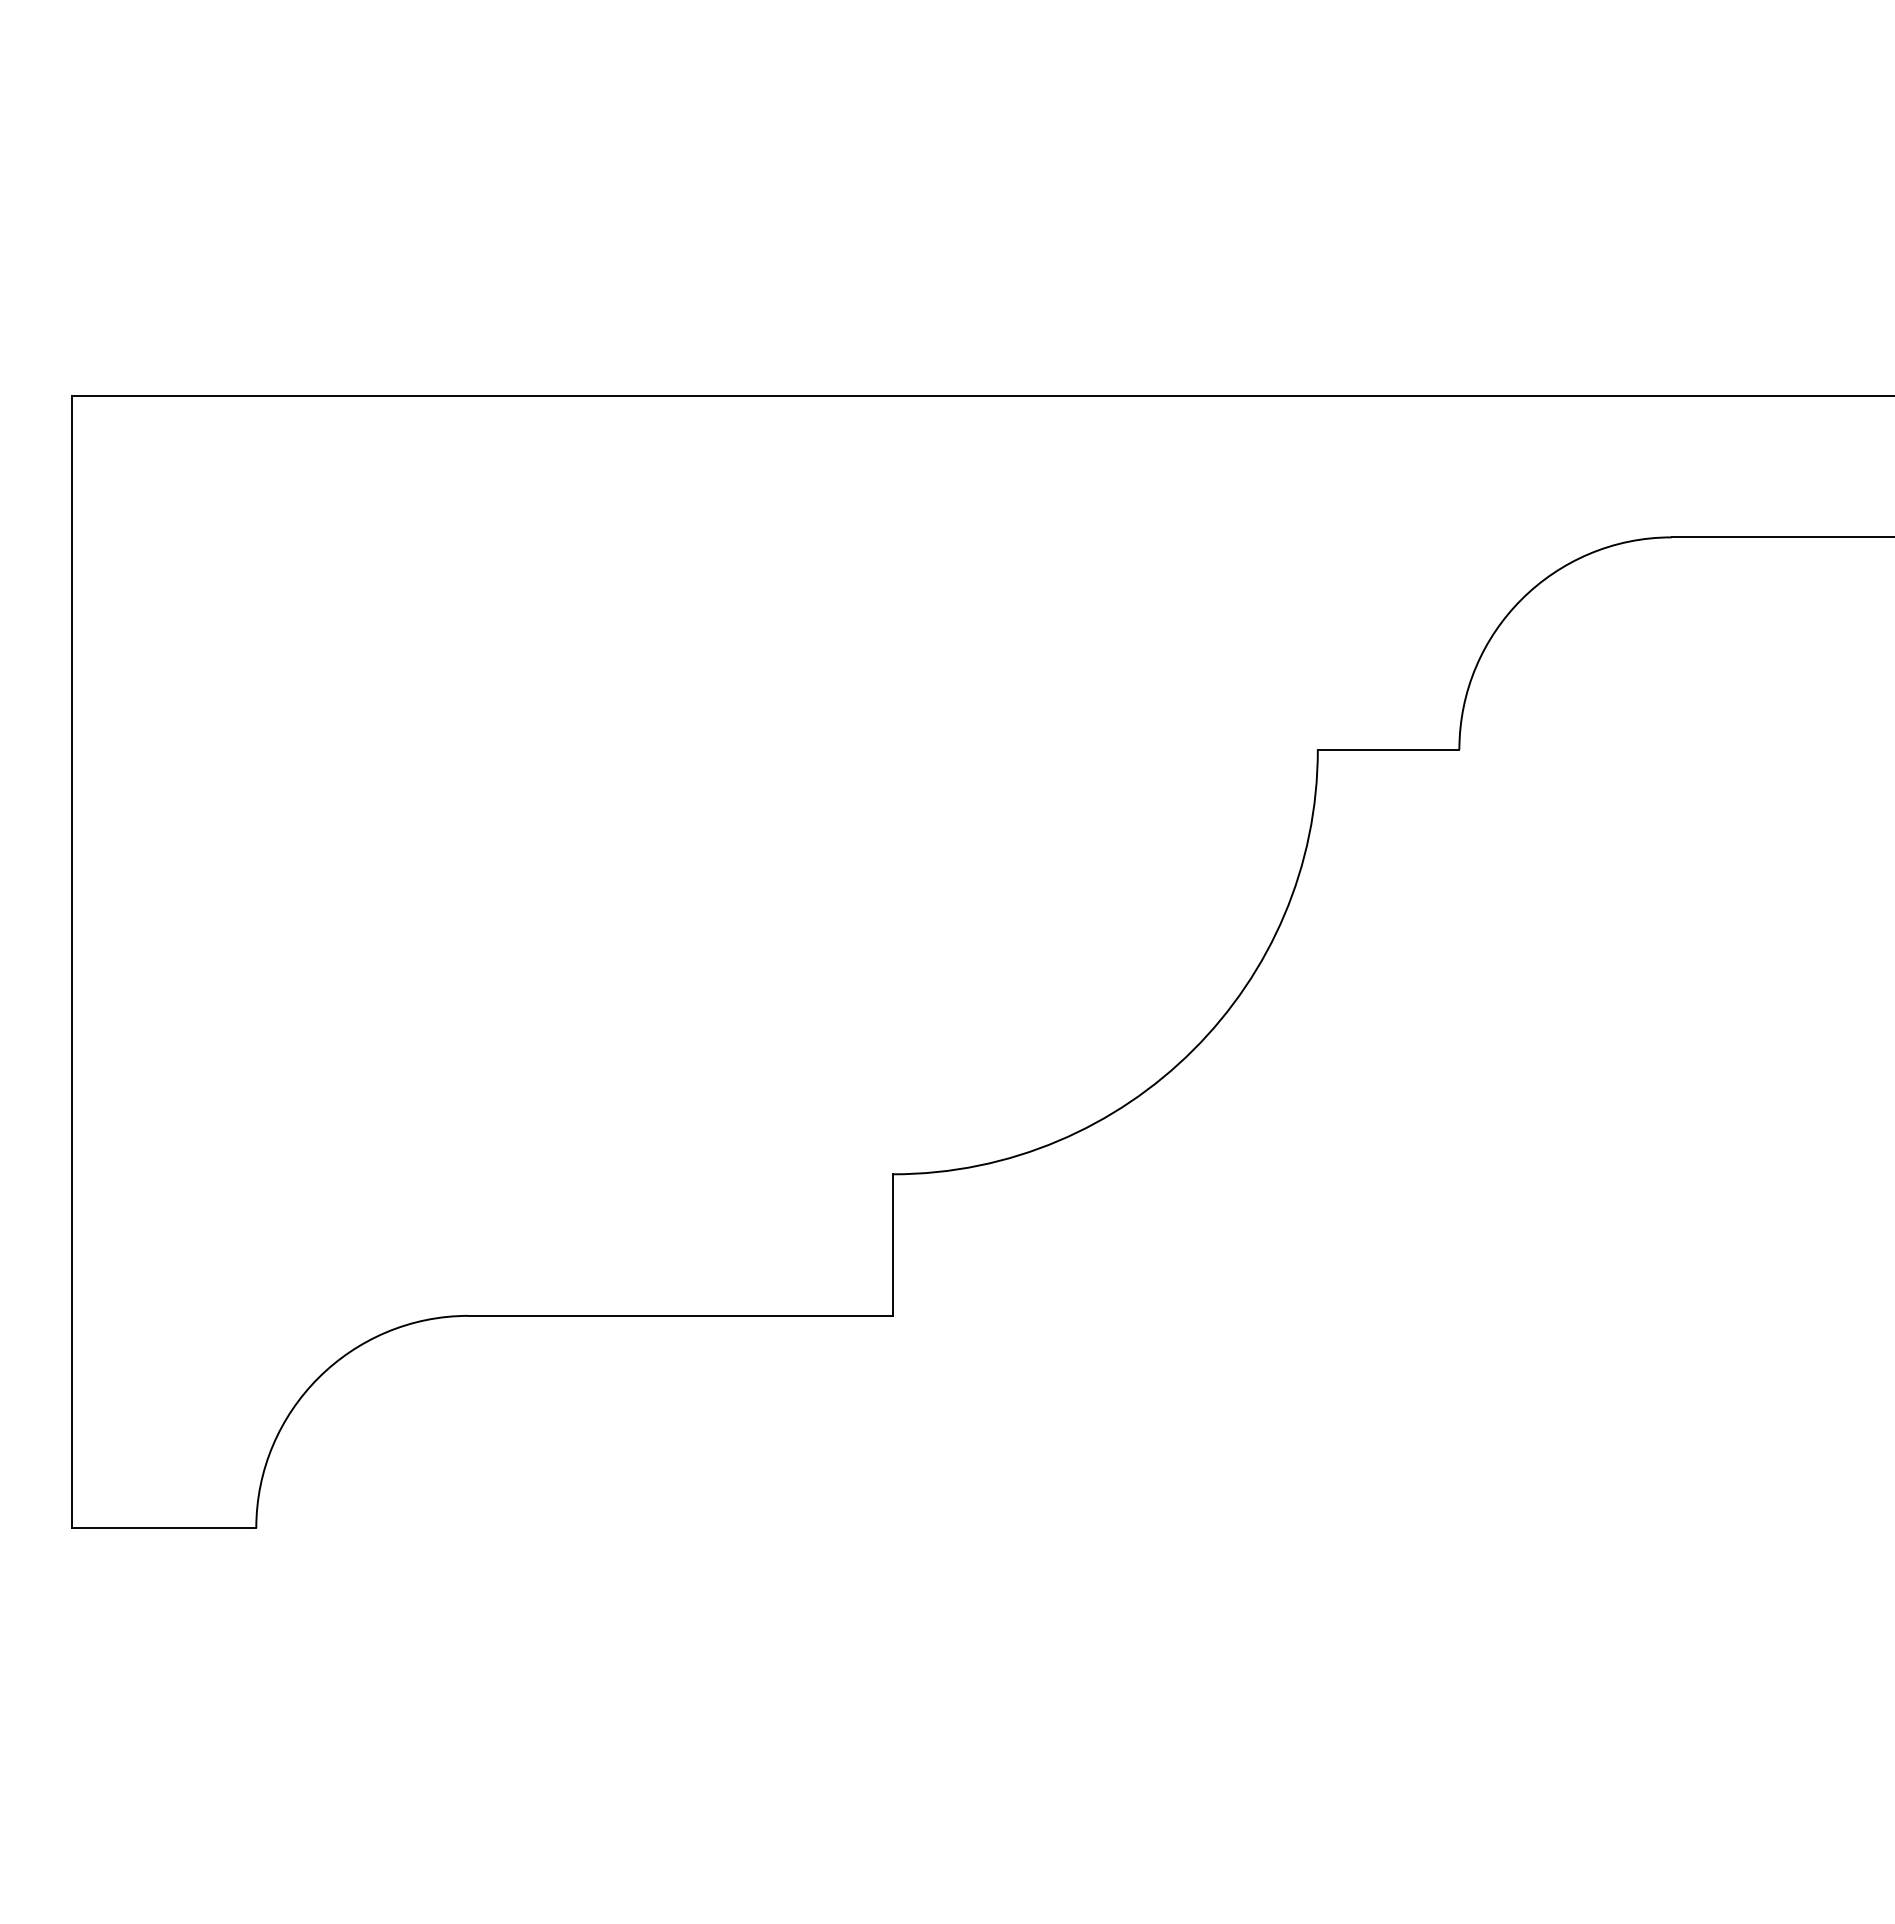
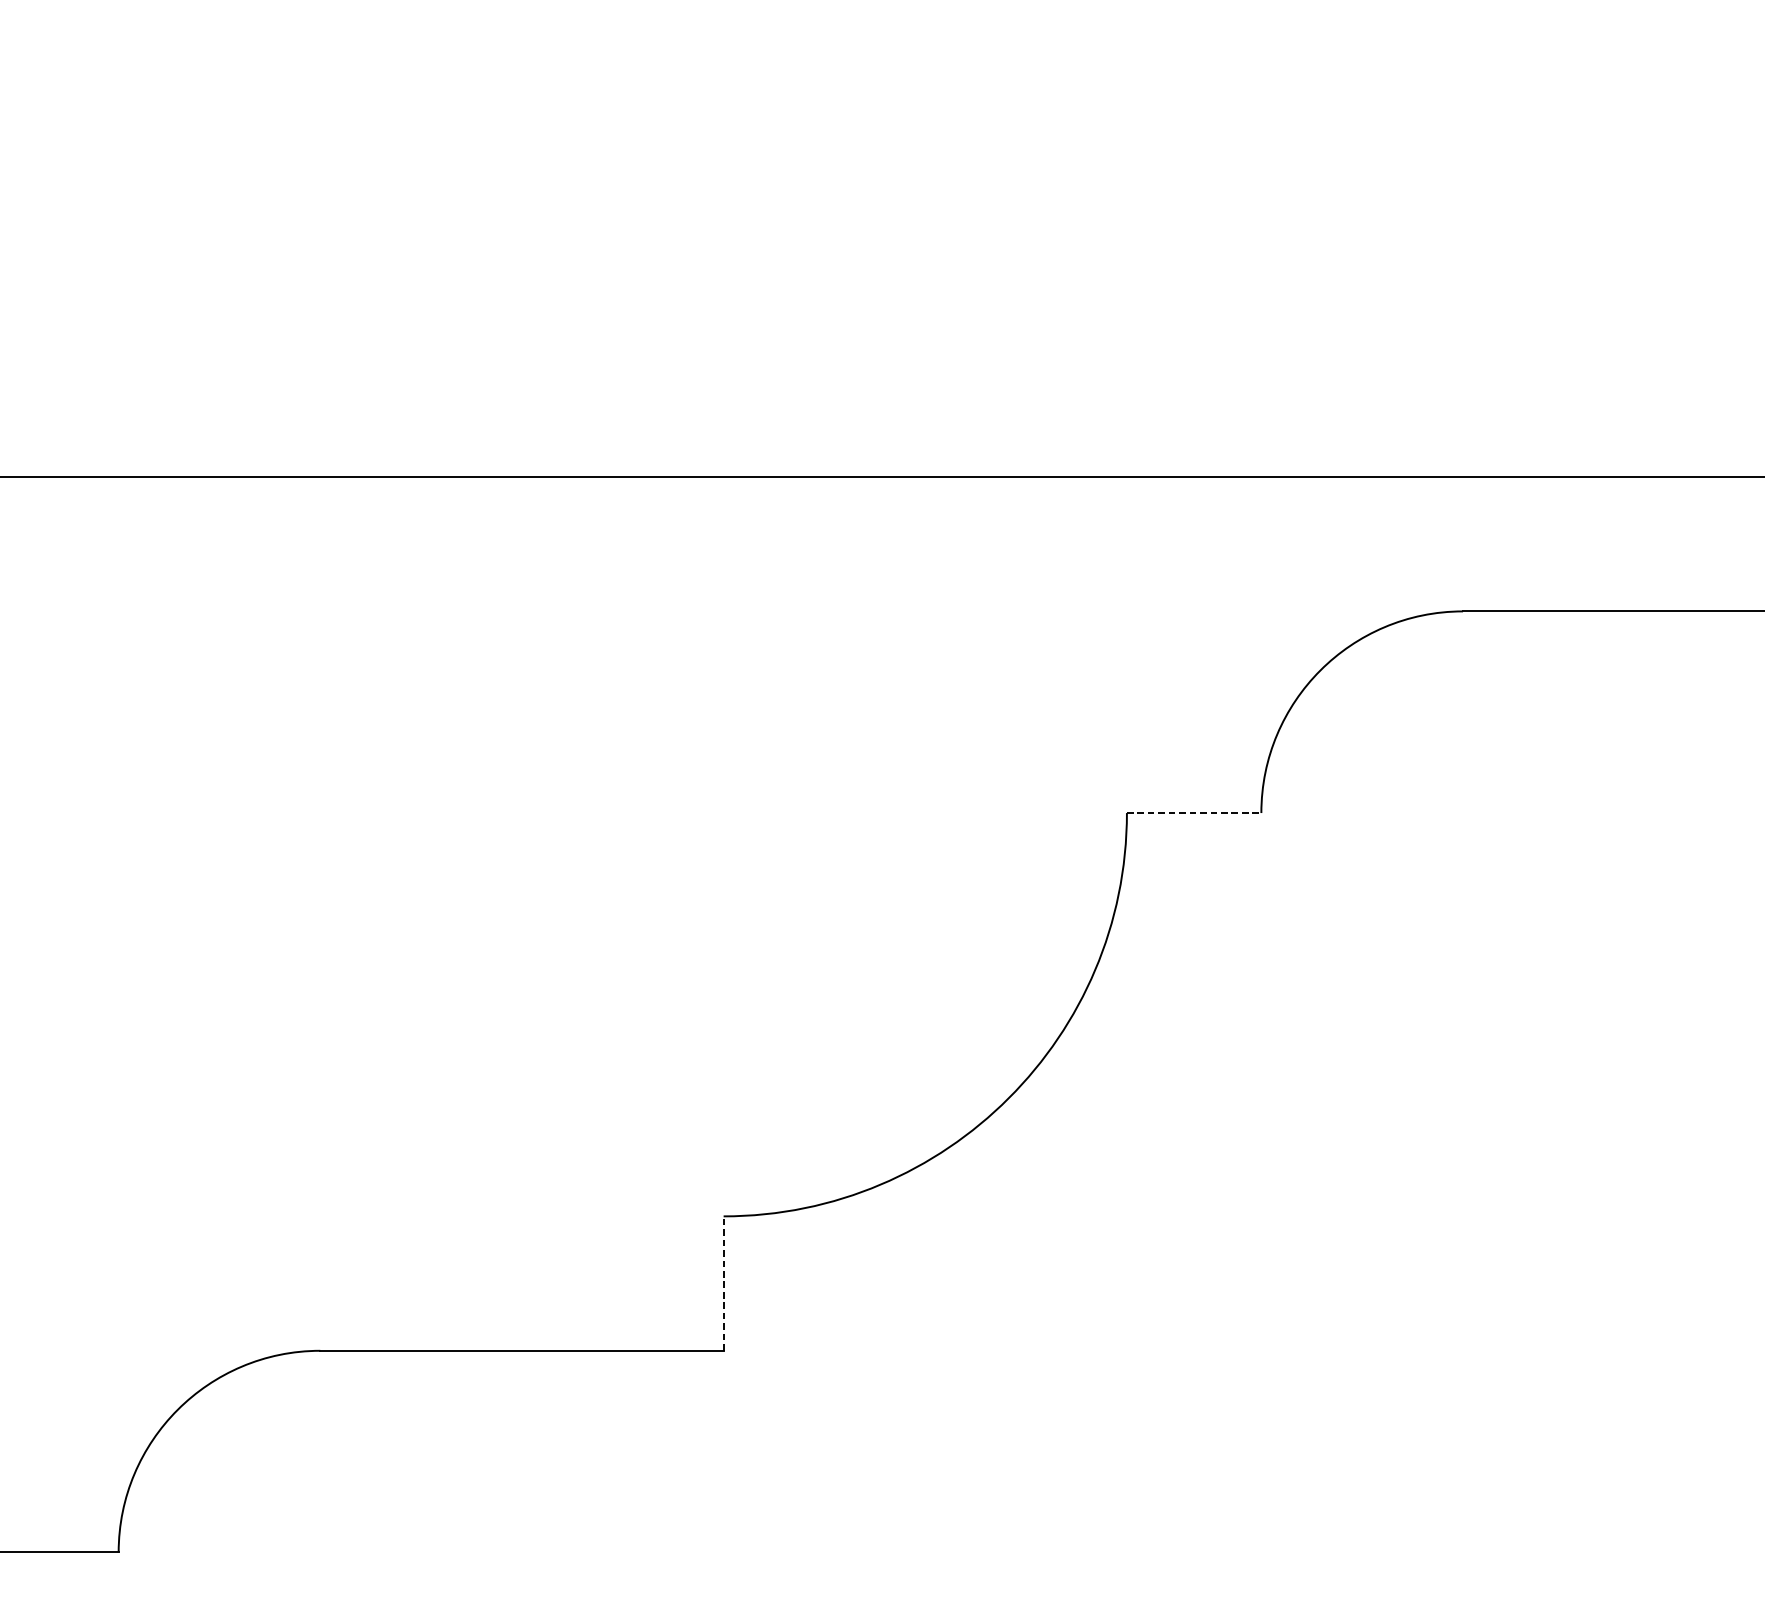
line: (1388, 749) -> (1194, 812), solid -> dashed
line: (893, 1245) -> (723, 1283), solid -> dashed

